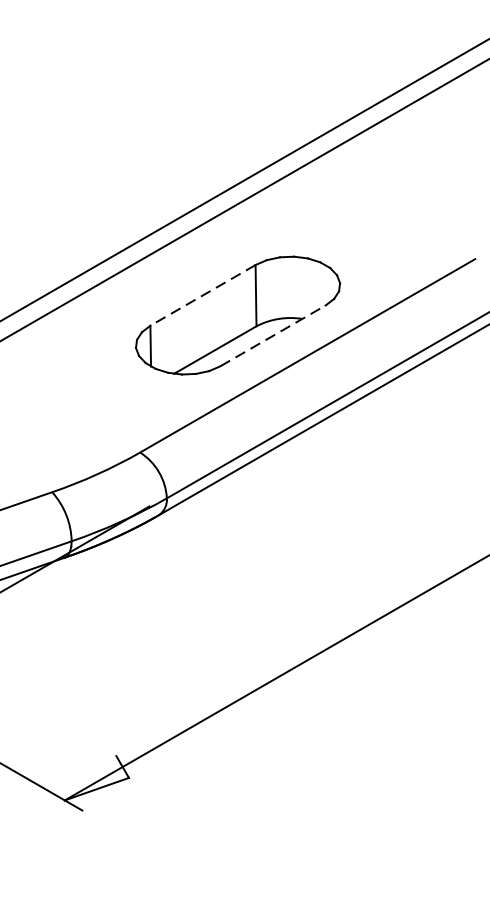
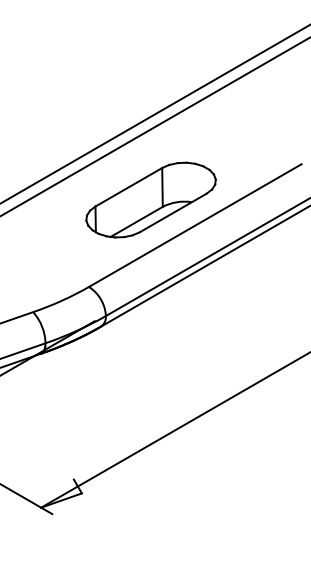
line: (202, 295) -> (128, 187), dashed -> solid
line: (273, 335) -> (173, 212), dashed -> solid

